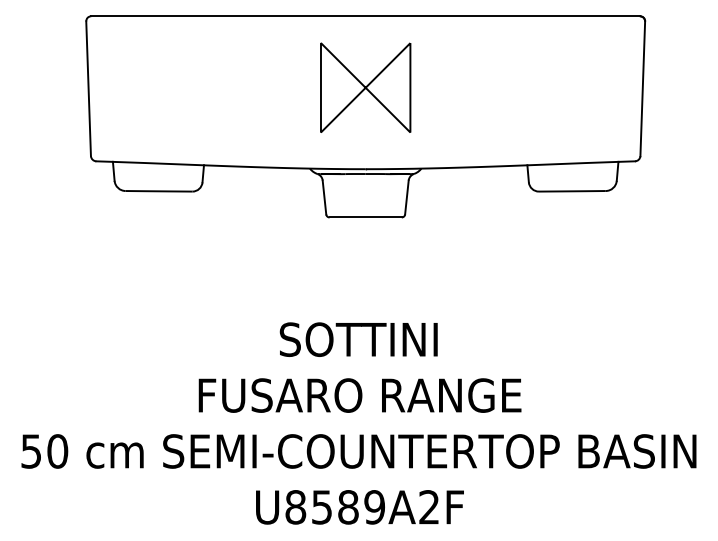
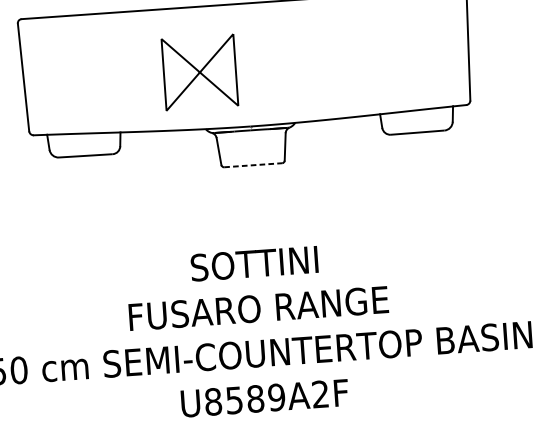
part: (365, 87) -> (199, 72), moved
line: (366, 217) -> (253, 165), solid -> dashed

